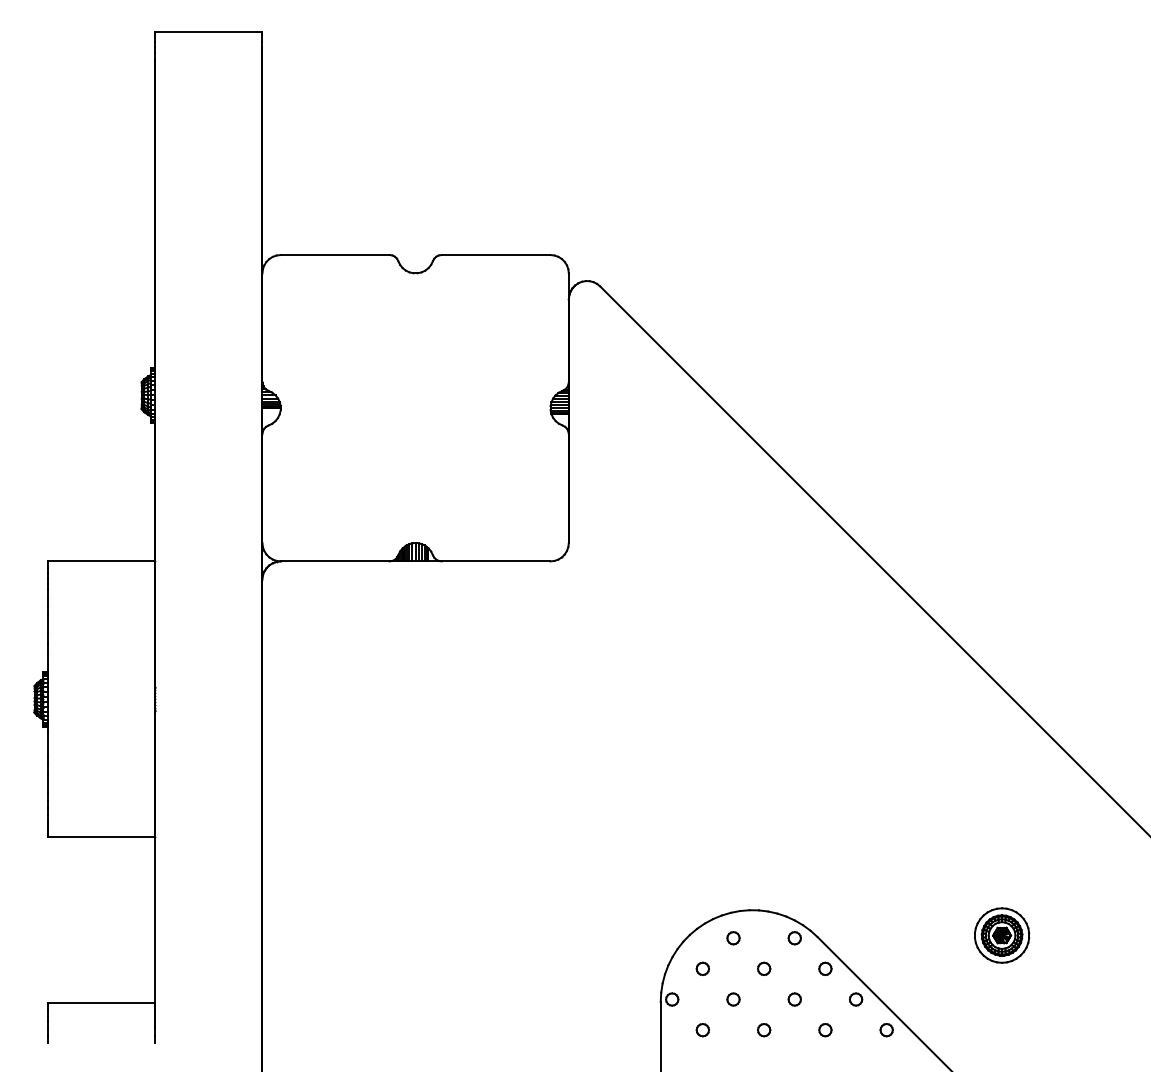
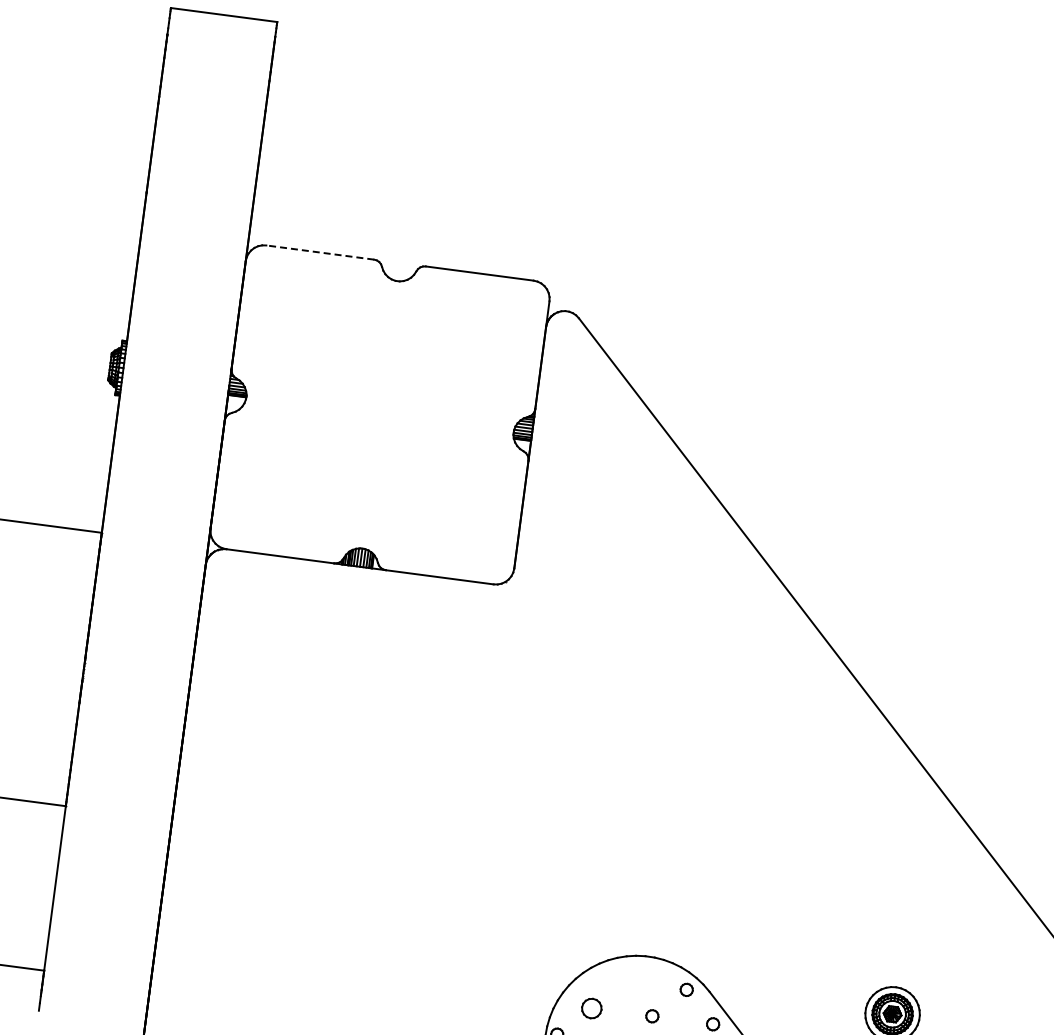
line: (334, 255) -> (319, 252), solid -> dashed
part: (733, 938) -> (625, 982), removed
part: (702, 968) -> (591, 1007), size x1.6

